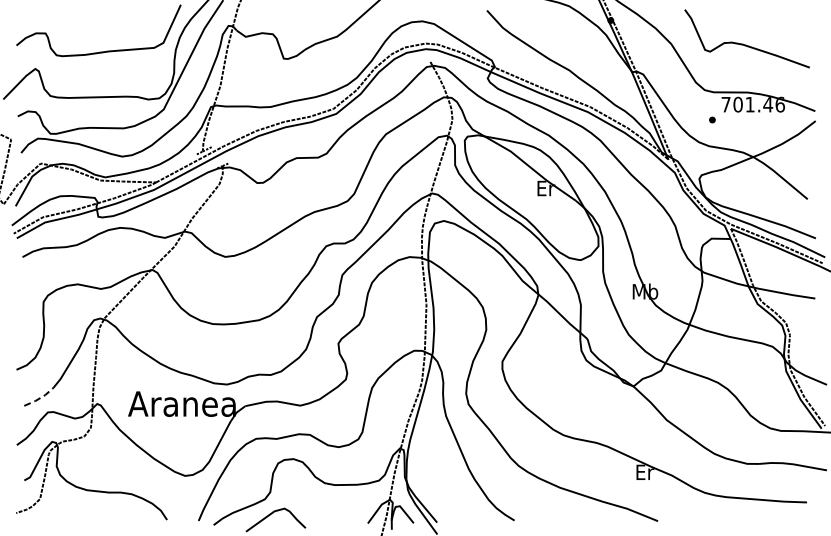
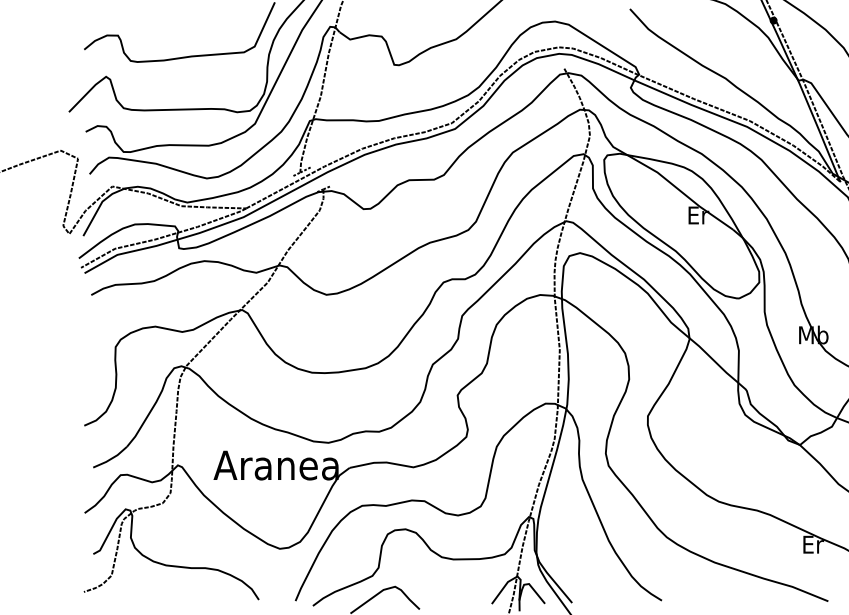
line: (39, 398) -> (110, 459), dashed -> solid

